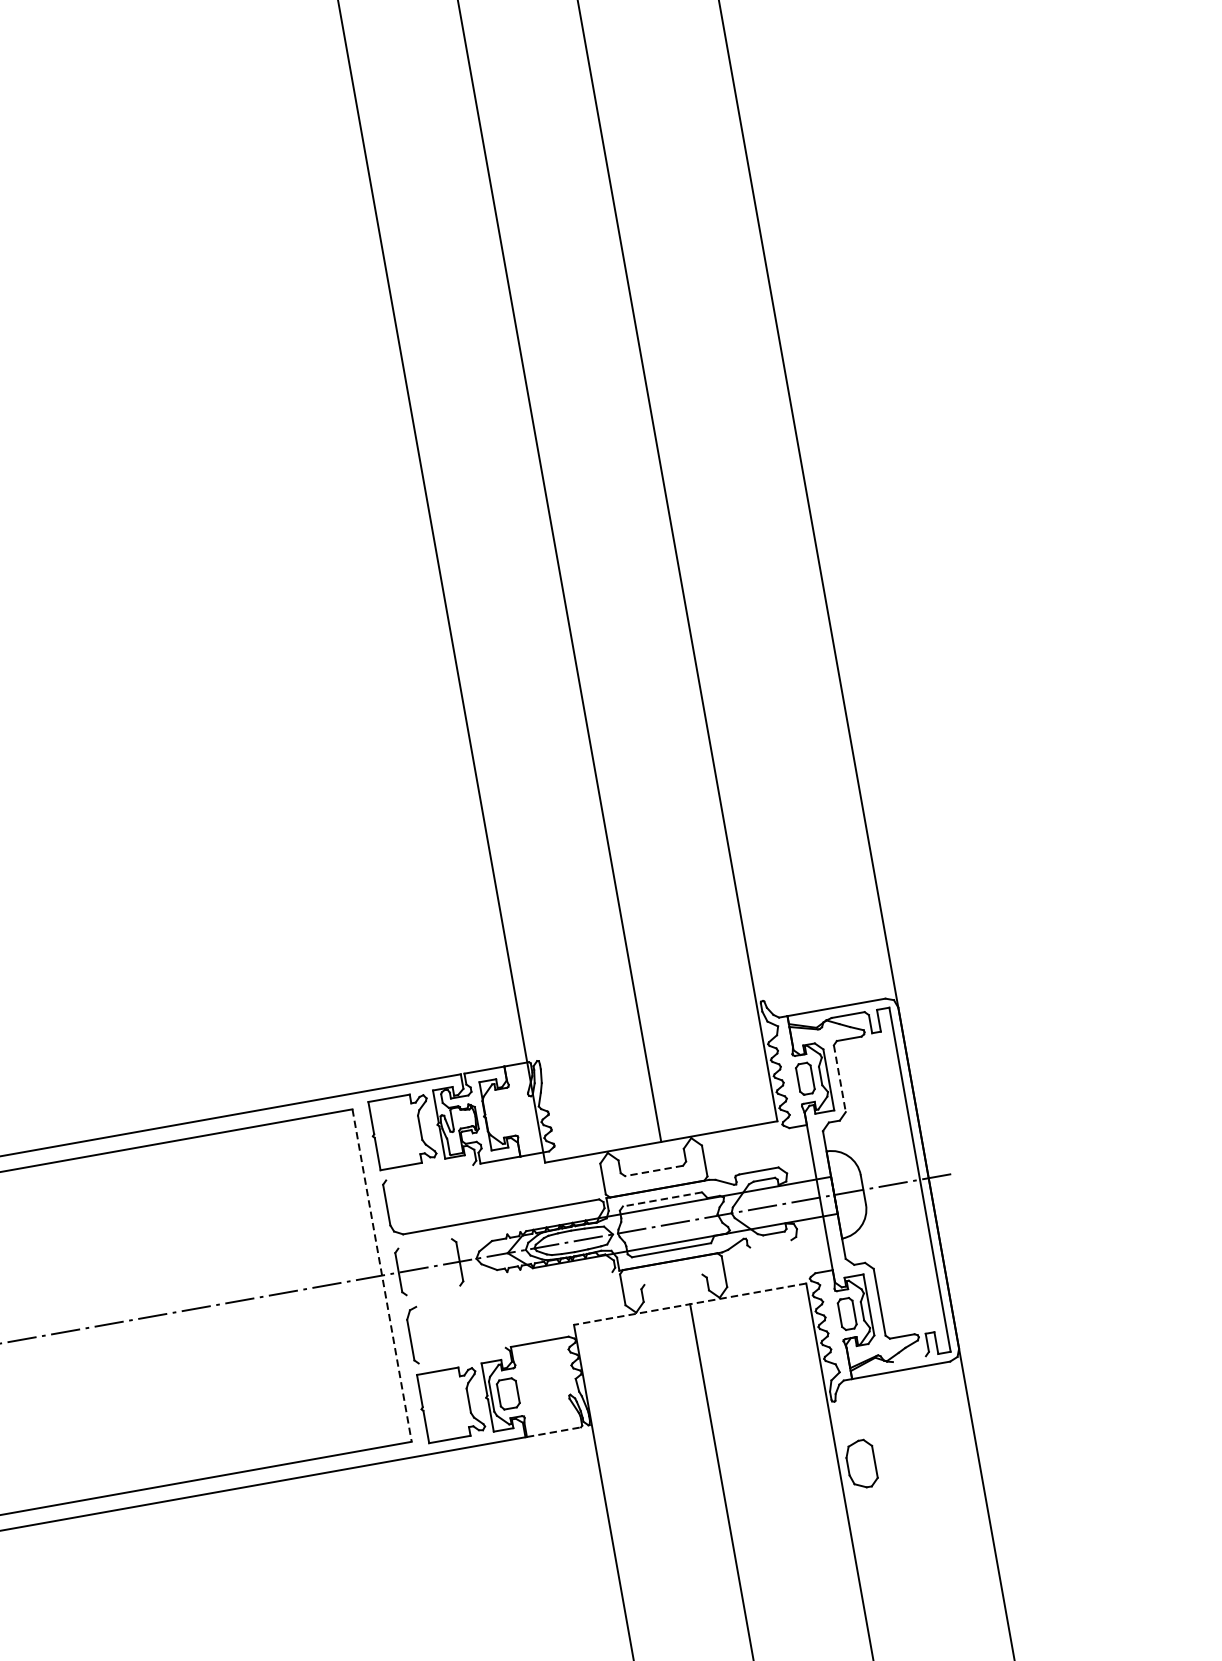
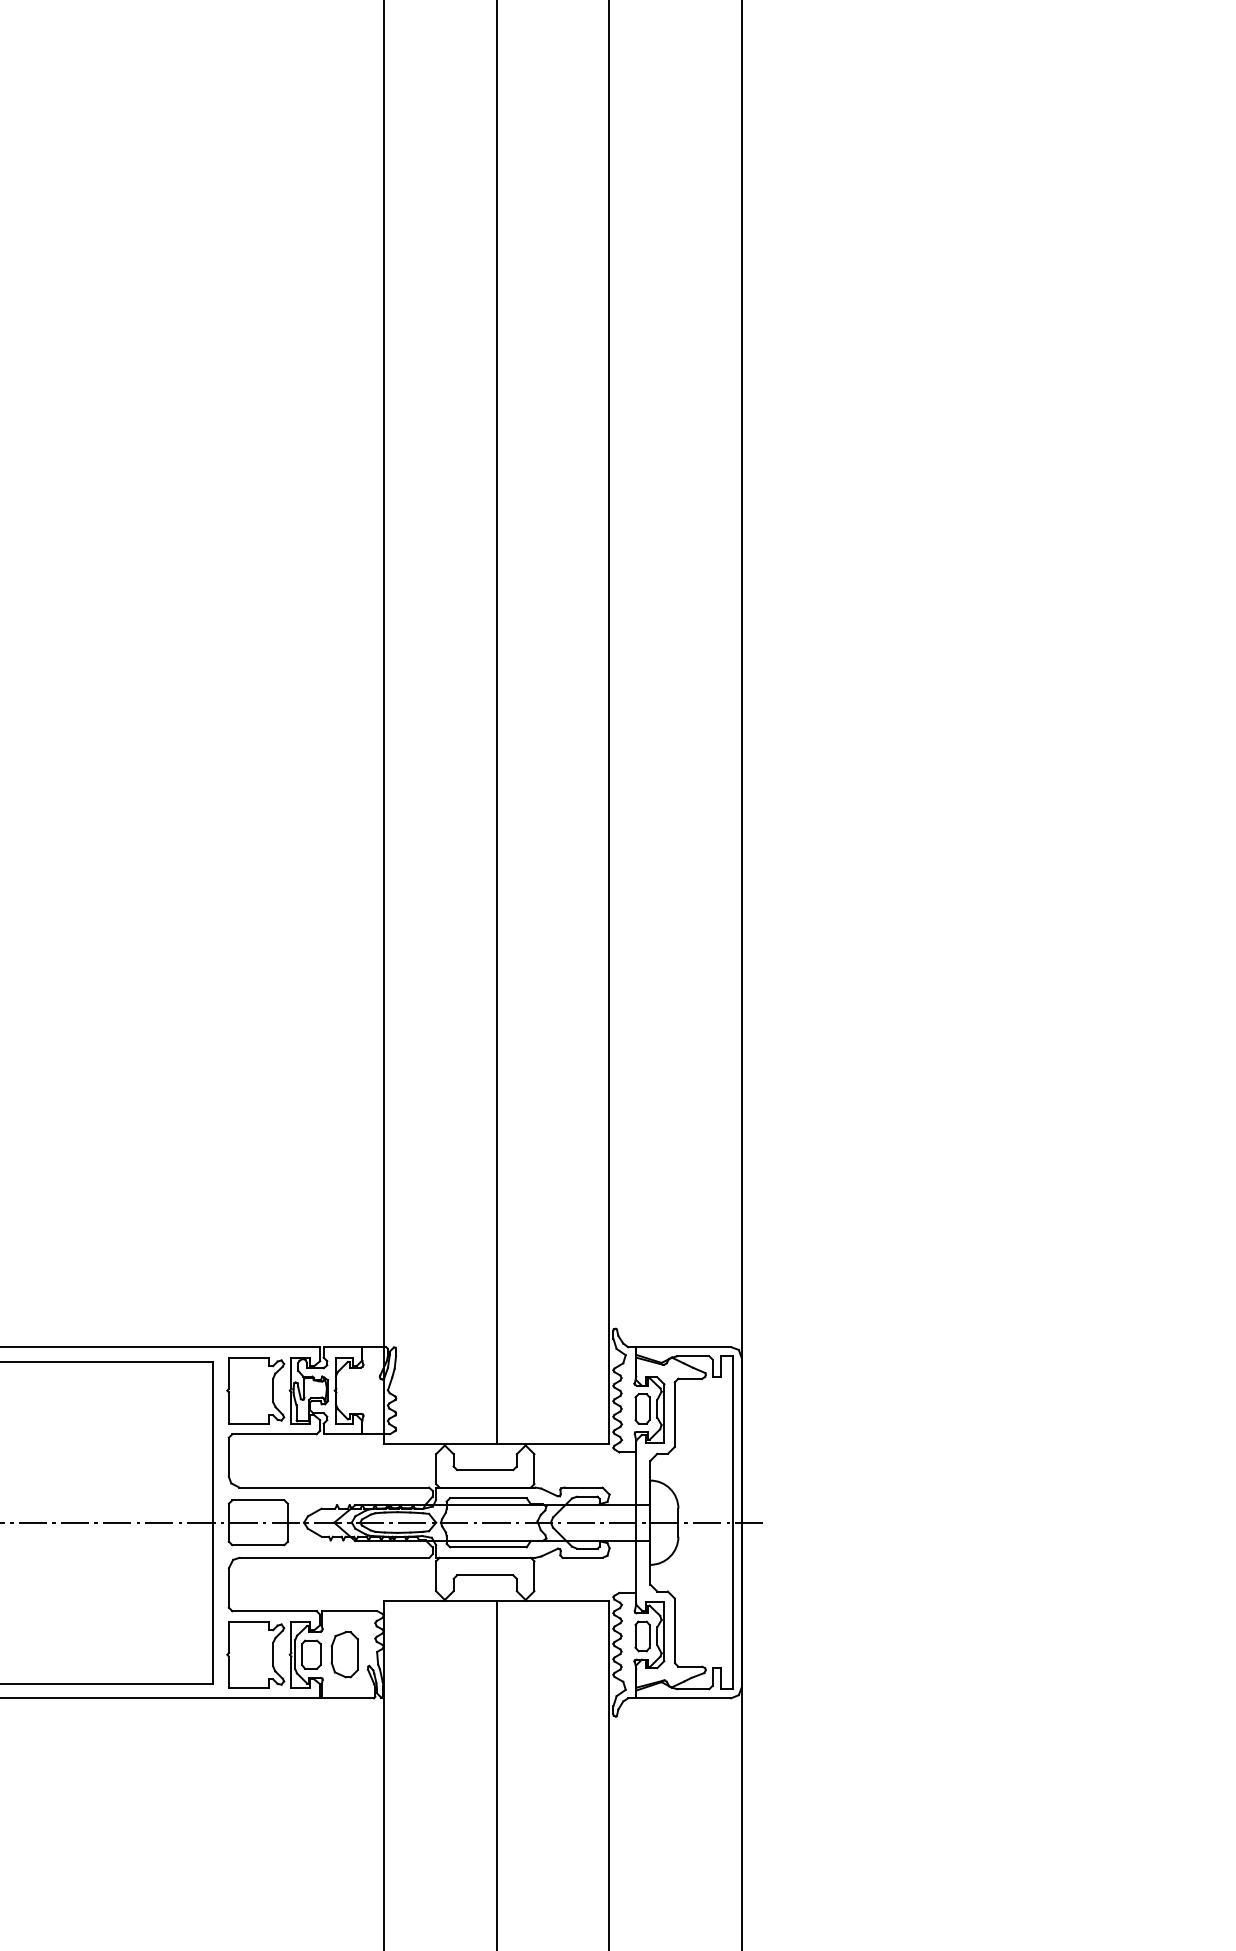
line: (839, 1079) -> (674, 1415), dashed -> solid
line: (653, 1171) -> (484, 1470), dashed -> solid
line: (429, 1173) -> (274, 1434), added
line: (661, 1199) -> (487, 1498), dashed -> solid
line: (770, 1243) -> (582, 1557), added
line: (425, 1244) -> (258, 1500), added
line: (381, 1275) -> (212, 1522), dashed -> solid
line: (673, 1279) -> (485, 1575), added
line: (514, 1289) -> (334, 1557), added
line: (433, 1290) -> (258, 1545), added
line: (689, 1304) -> (496, 1601), dashed -> solid
line: (462, 1355) -> (274, 1611), added
line: (909, 1359) -> (693, 1689), added
line: (554, 1432) -> (348, 1698), dashed -> solid
part: (861, 1464) -> (344, 1654), moved

